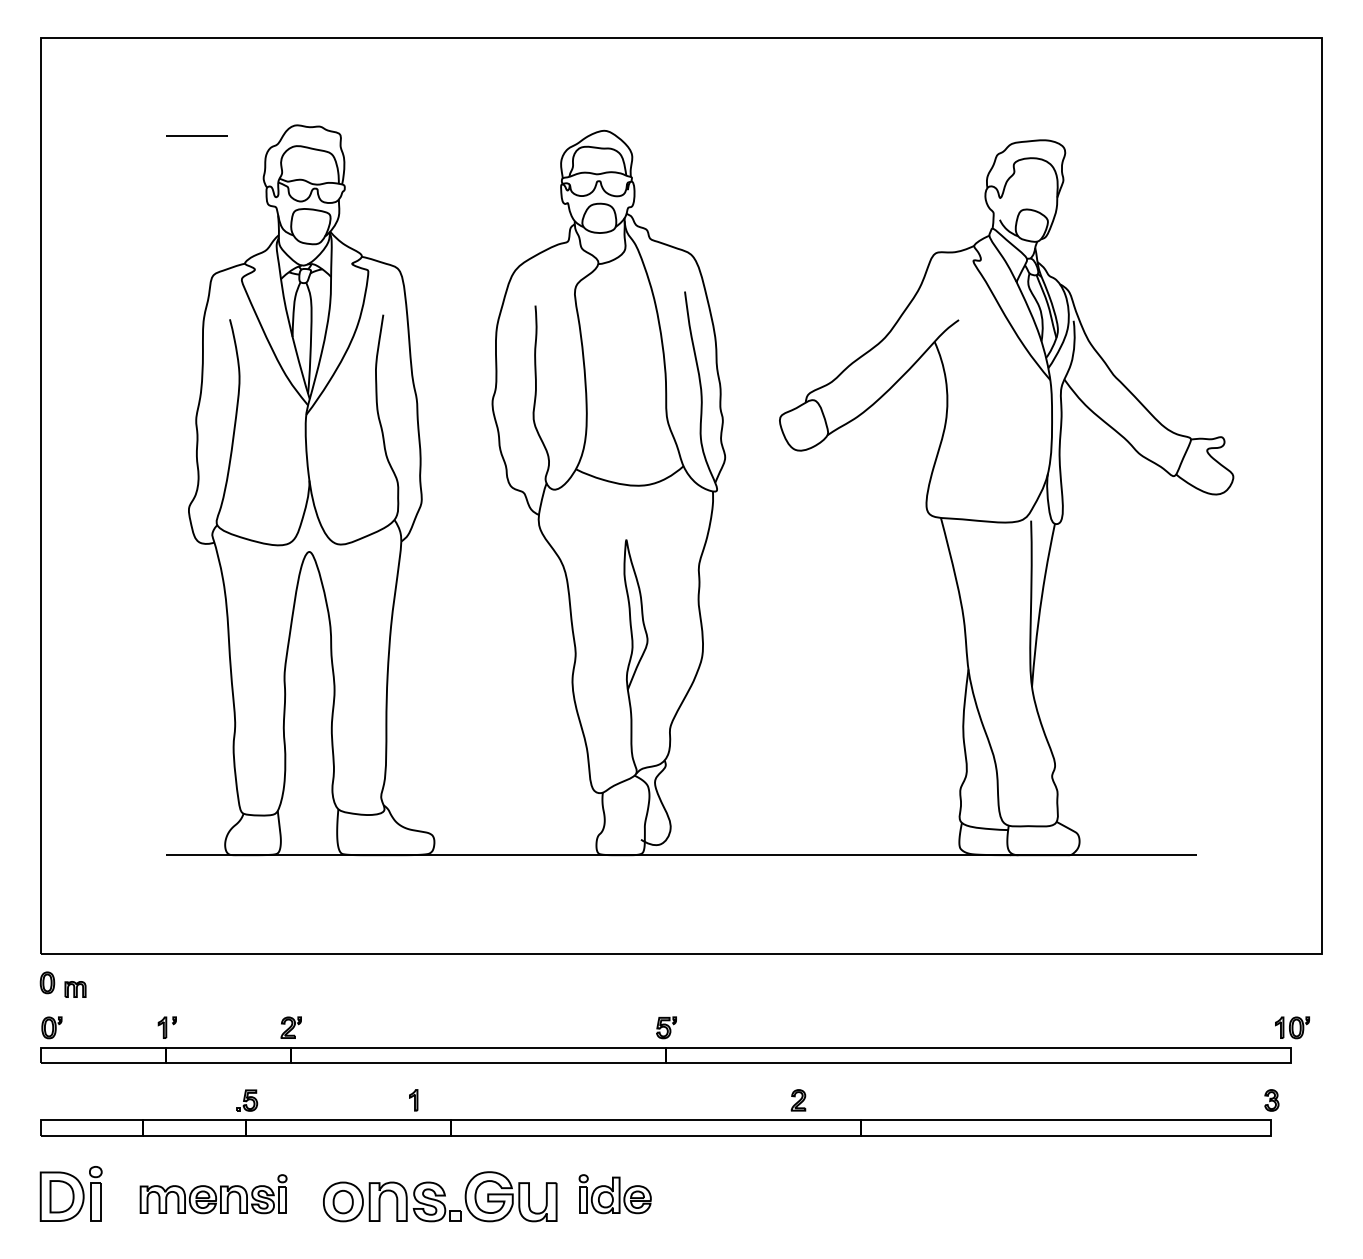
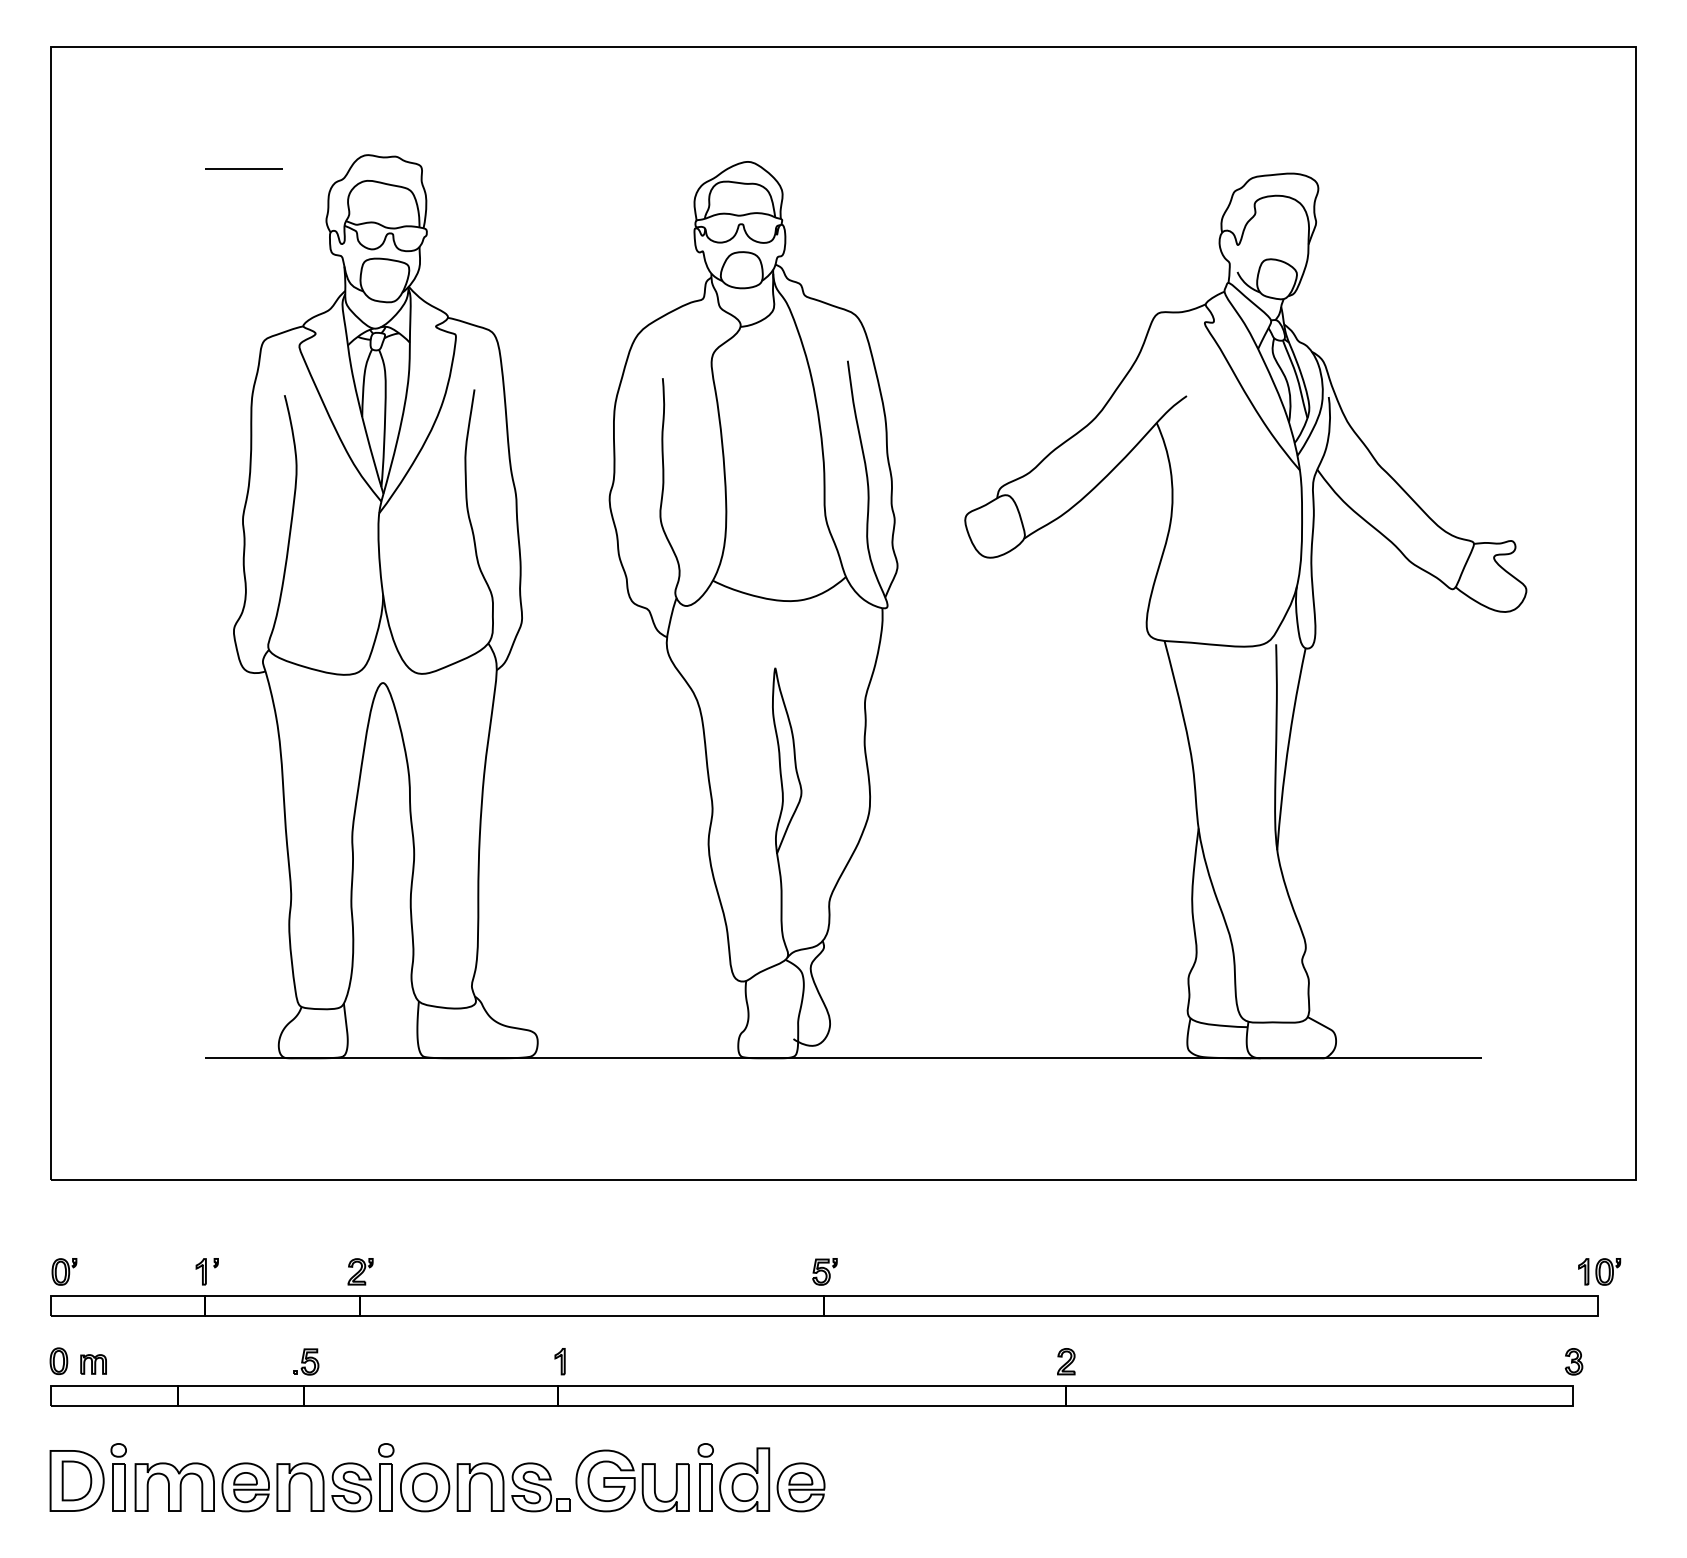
part: (47, 982) -> (58, 1360), moved
part: (75, 989) -> (93, 1364), moved
part: (413, 1100) -> (559, 1361), moved
part: (798, 1100) -> (1066, 1361), moved
part: (213, 1193) -> (264, 1477), size x1.43
part: (615, 1193) -> (761, 1477), size x1.43

